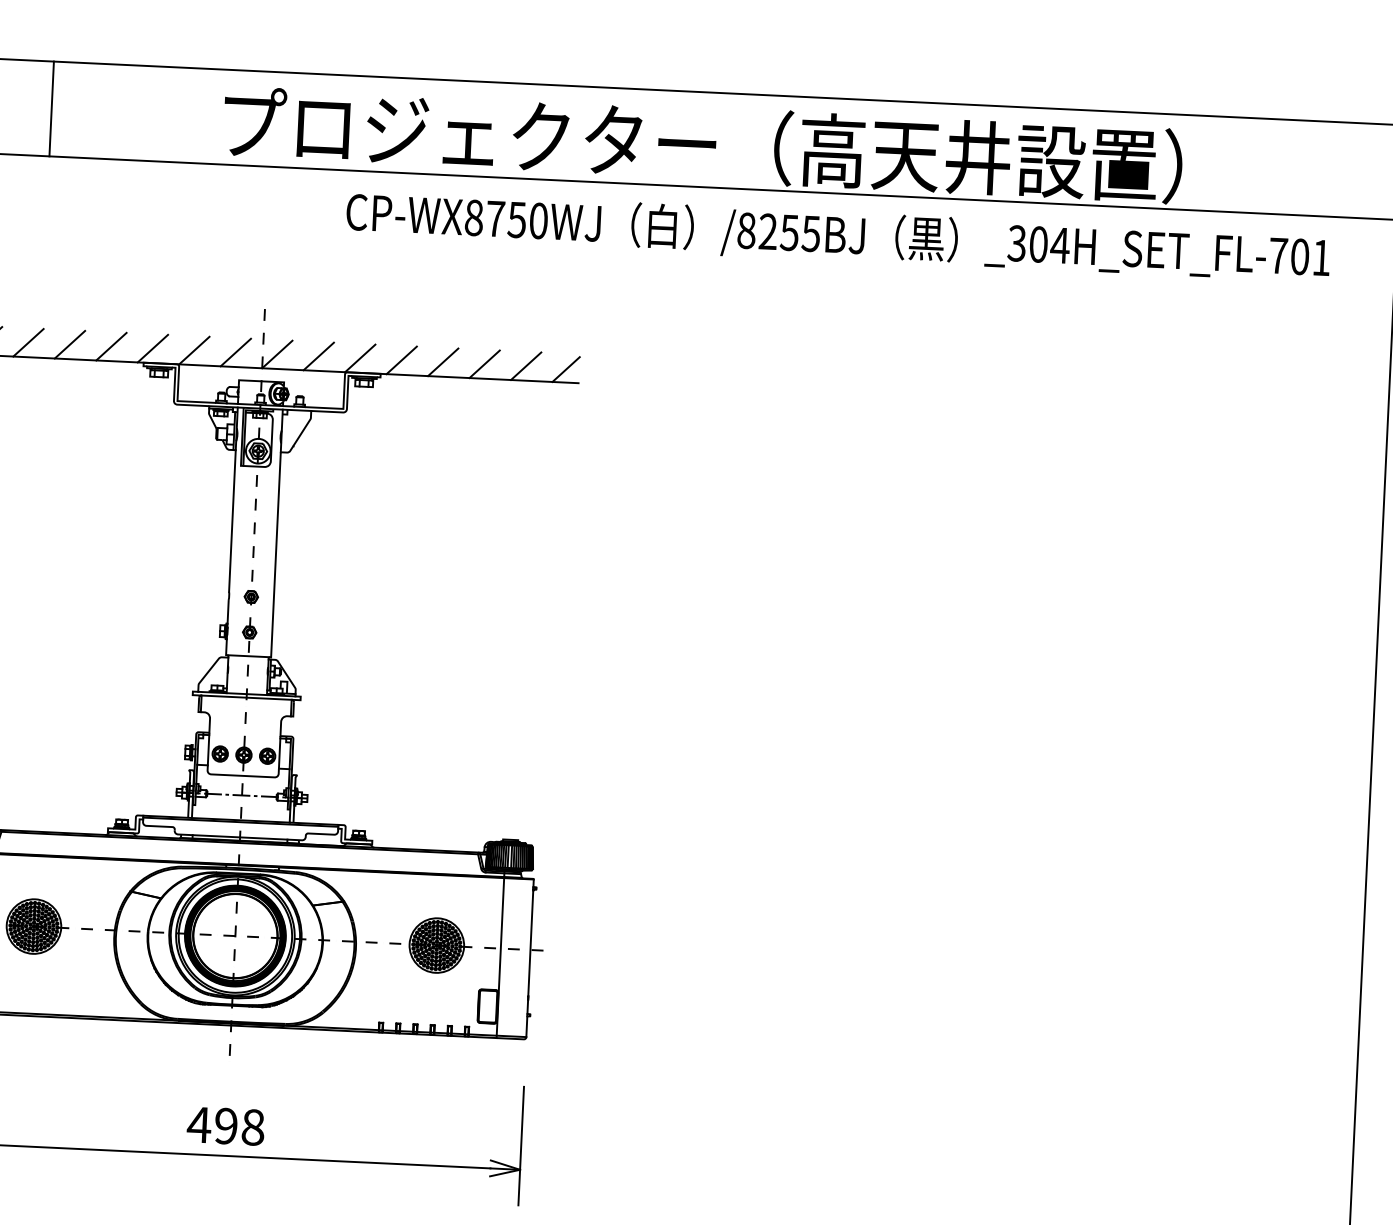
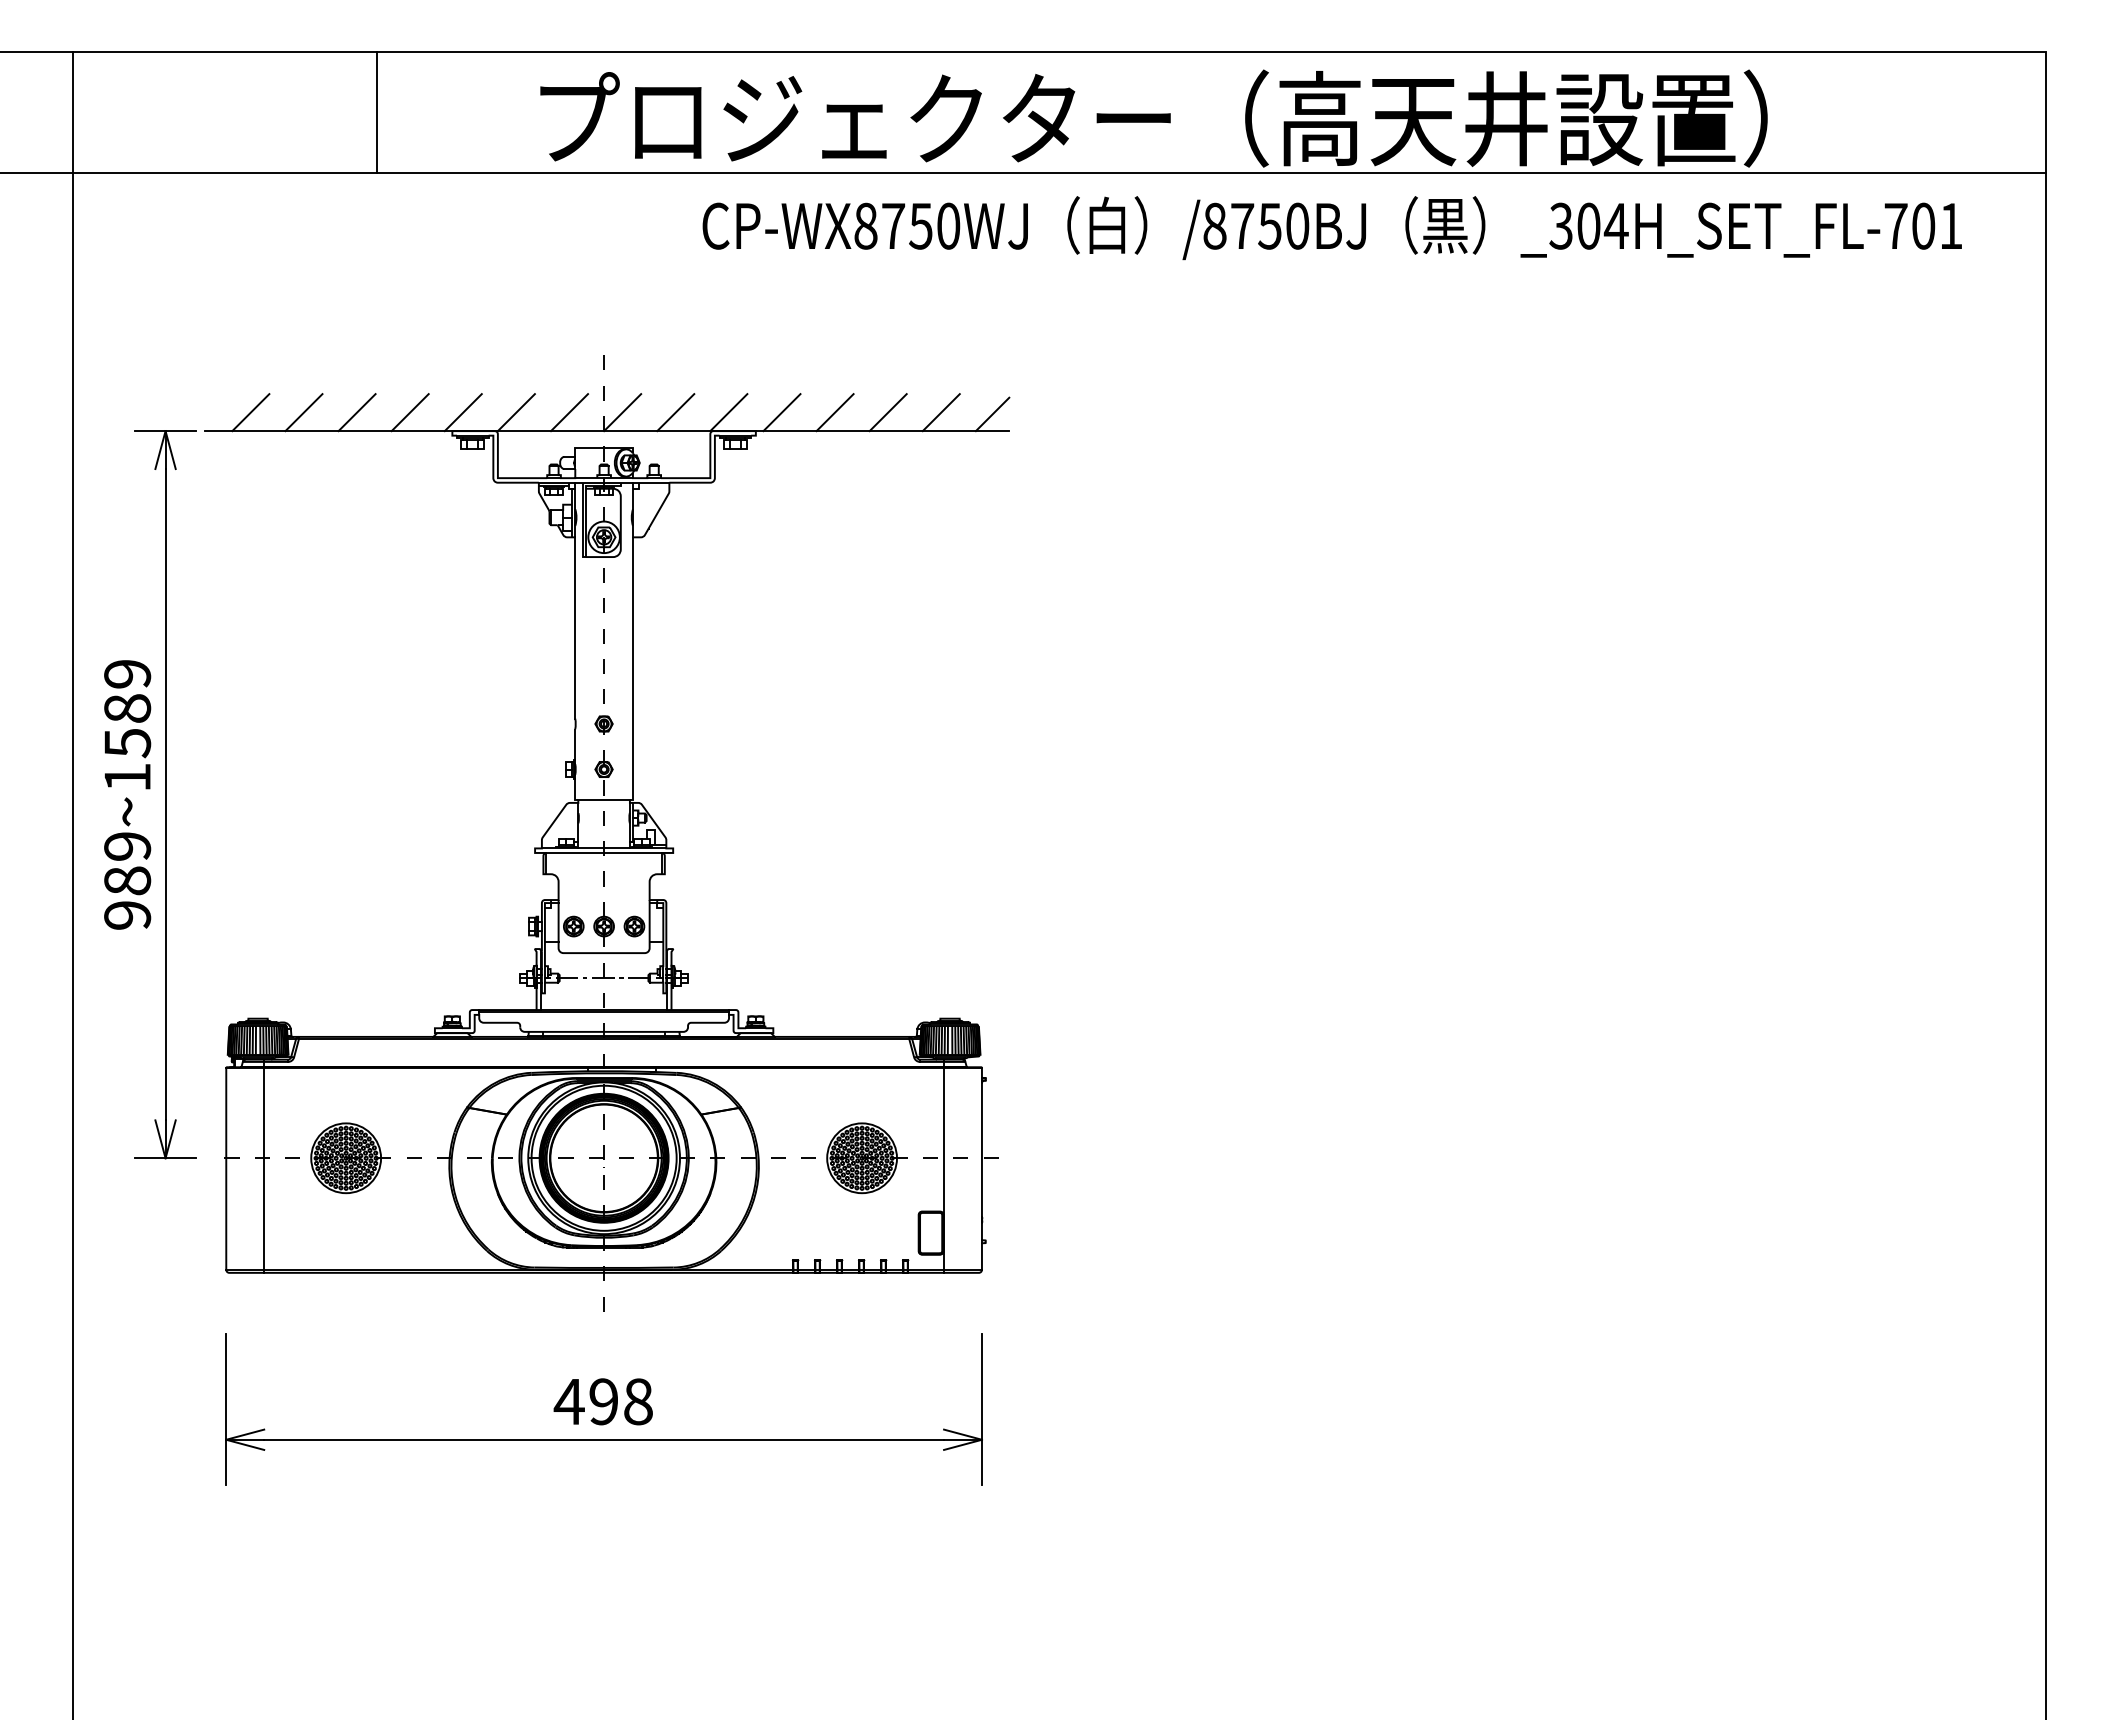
line: (51, 109) -> (376, 112), moved
text: (790, 232) -> (1270, 225), /8255BJ -> /8750BJ

